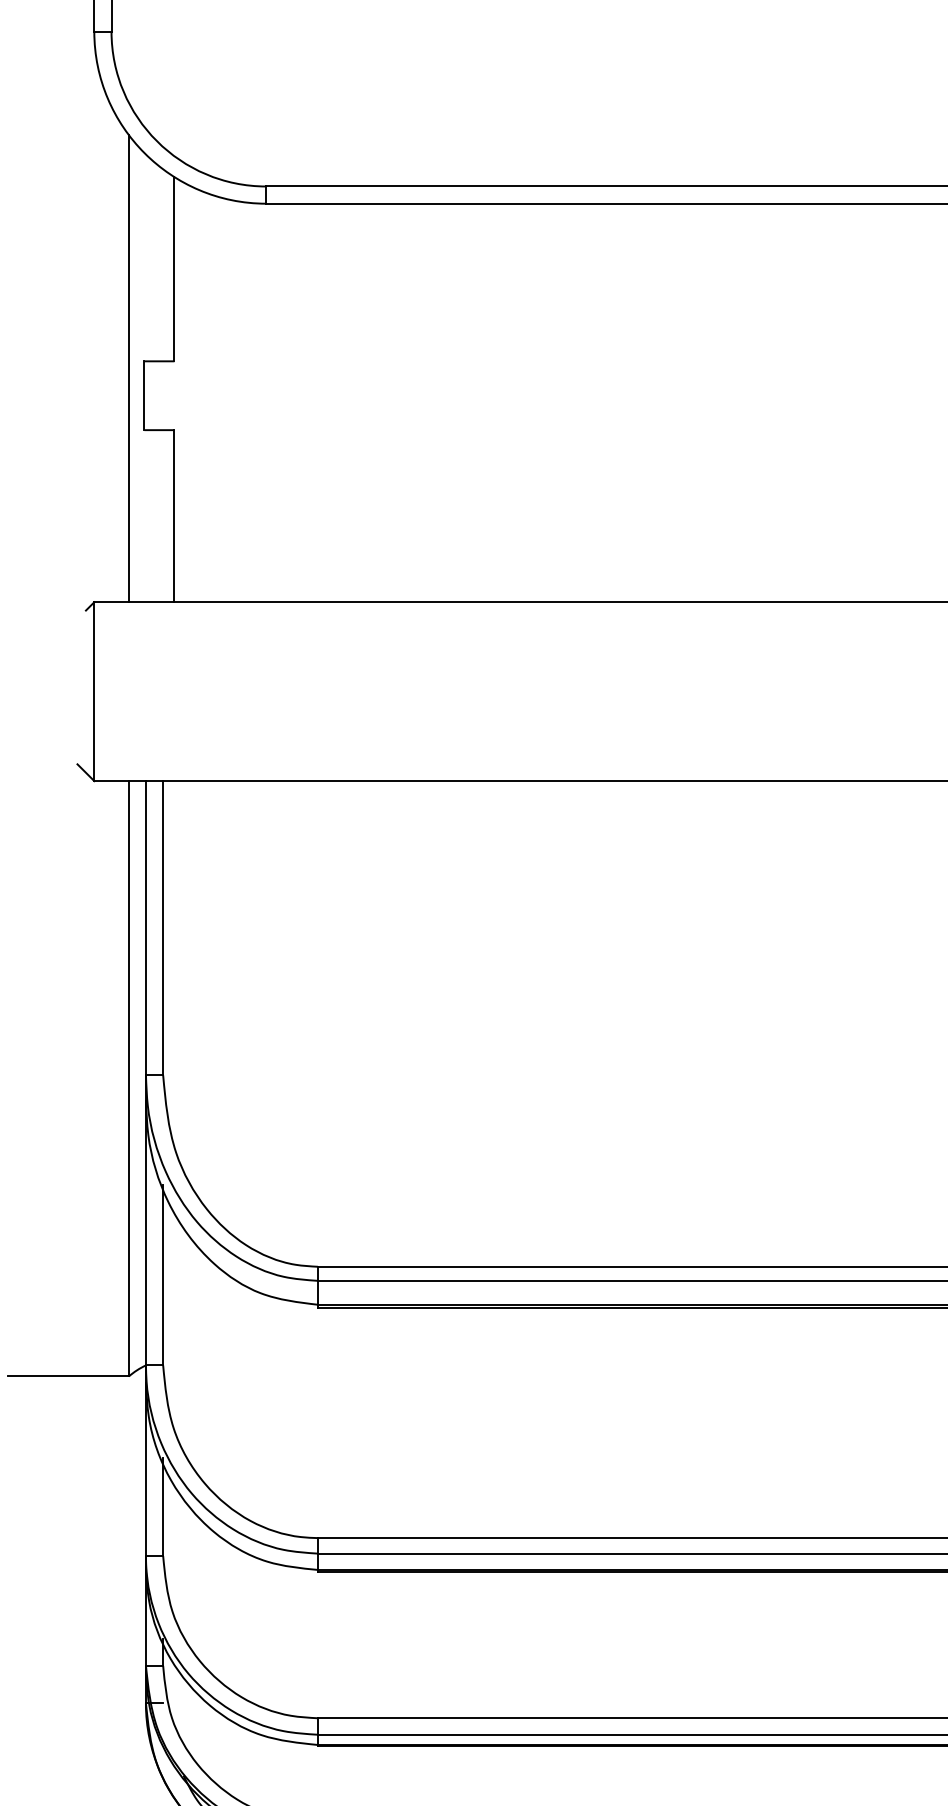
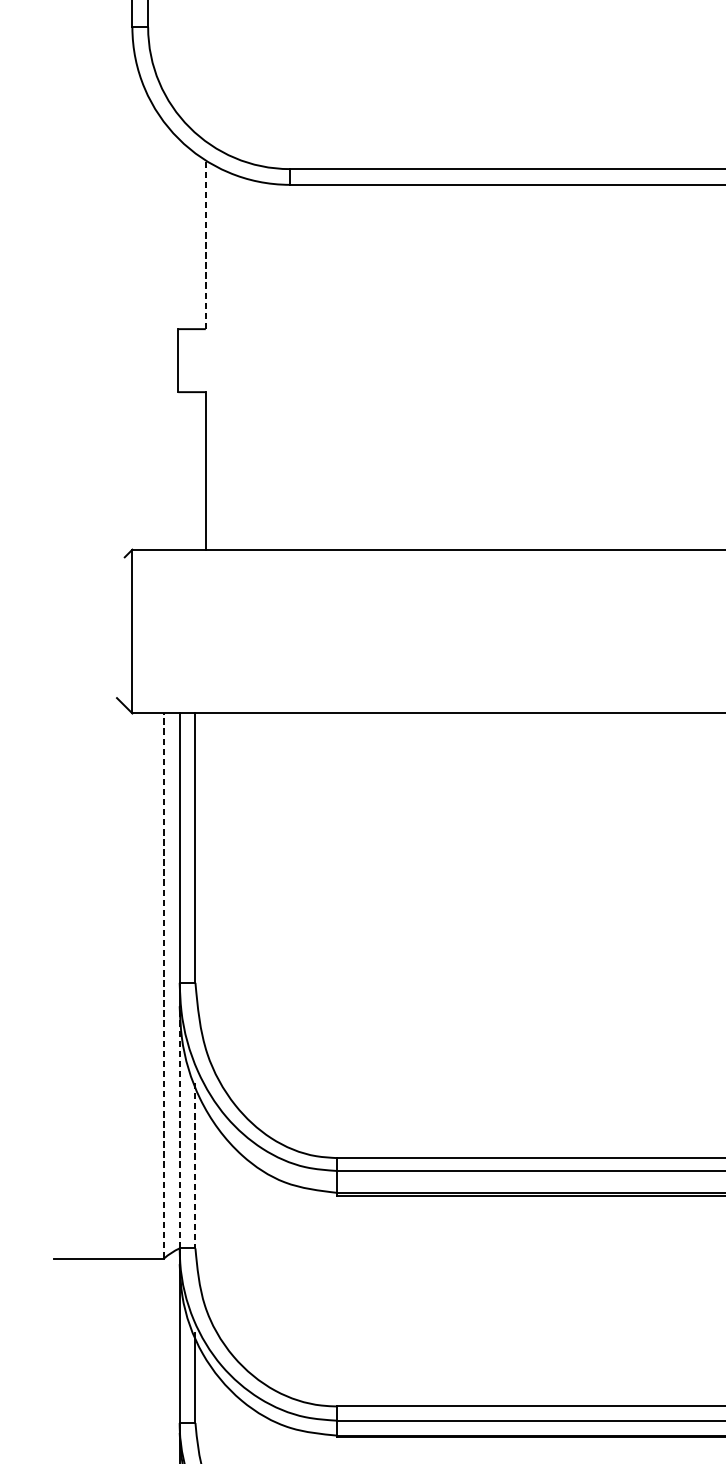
line: (174, 268) -> (205, 244), solid -> dashed
line: (128, 368) -> (163, 335), removed
line: (128, 1078) -> (163, 985), solid -> dashed
line: (145, 1232) -> (179, 1126), solid -> dashed
line: (163, 1275) -> (195, 1166), solid -> dashed

